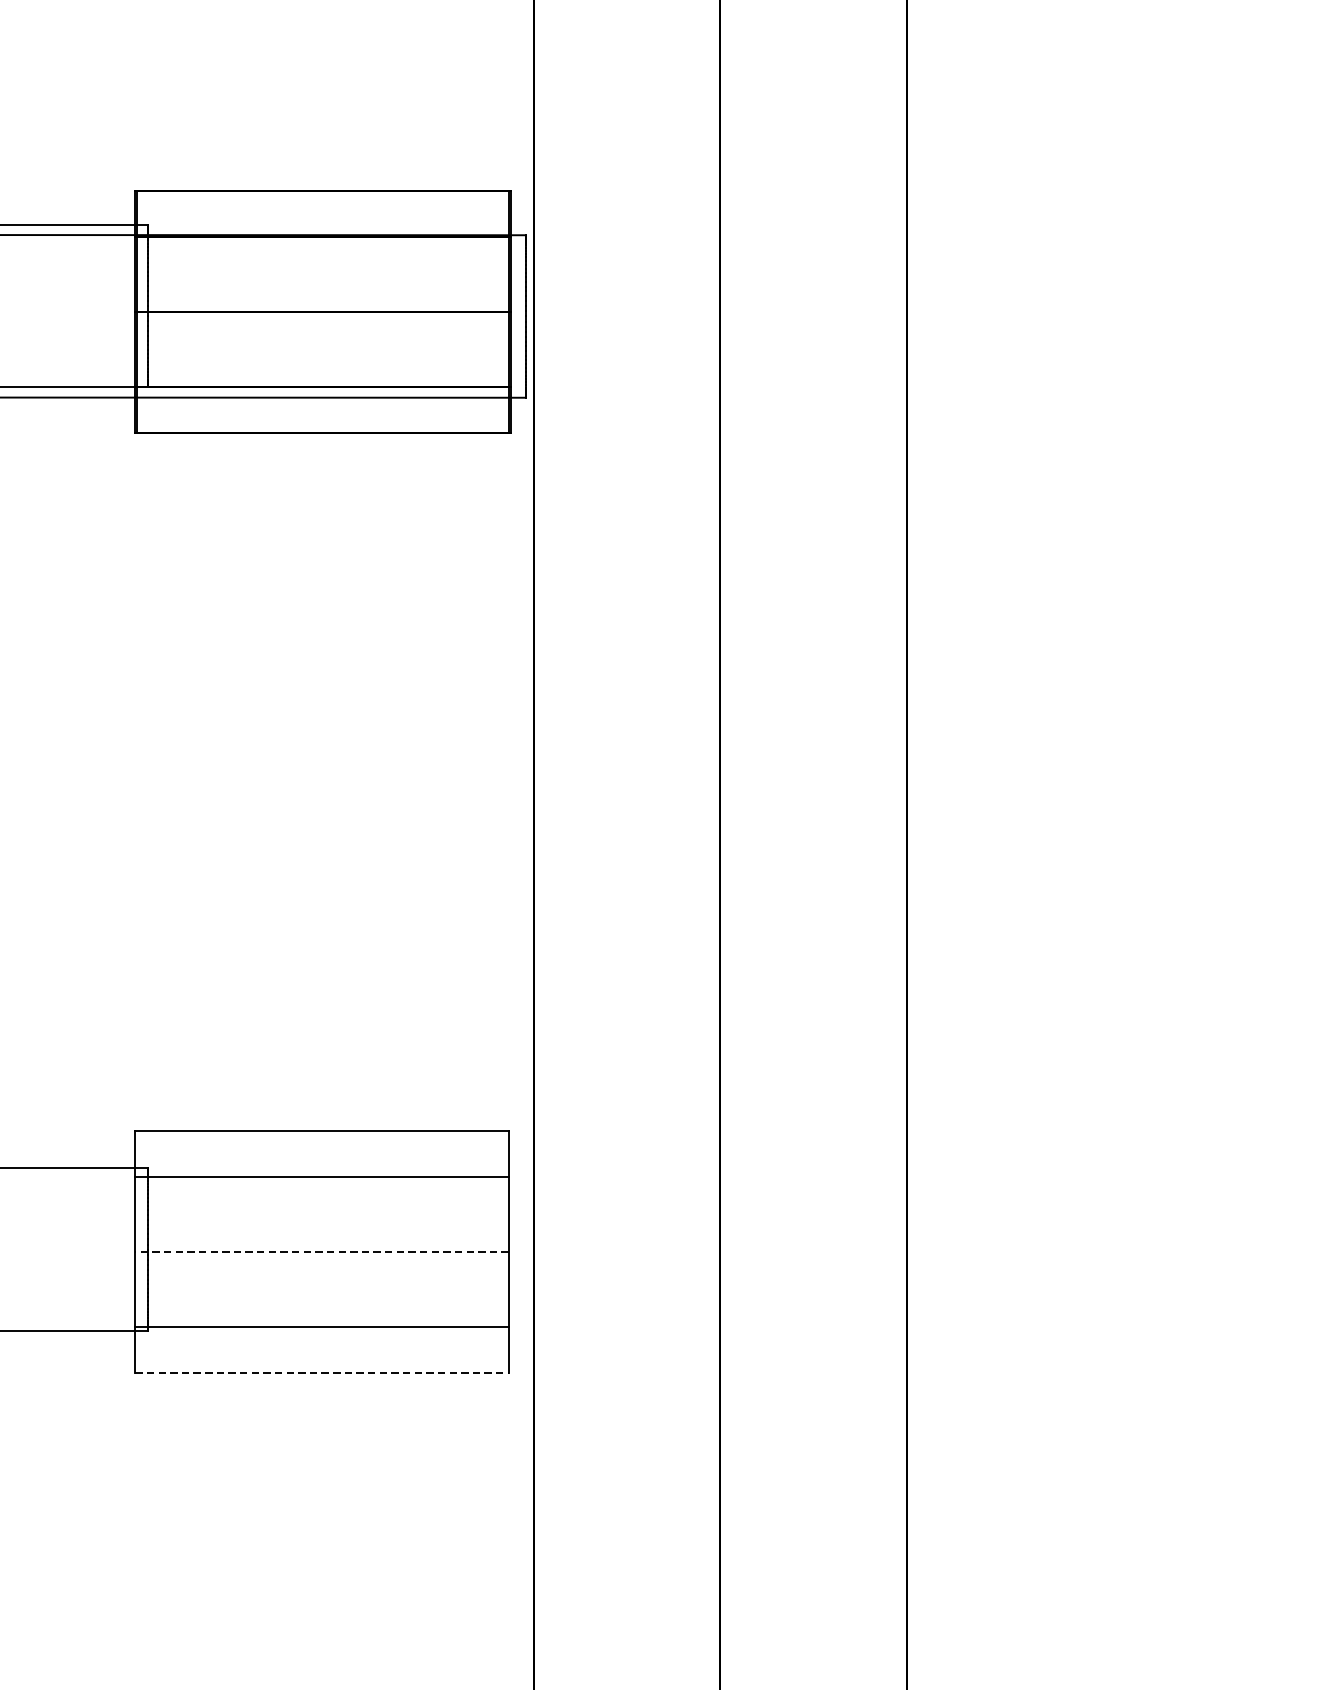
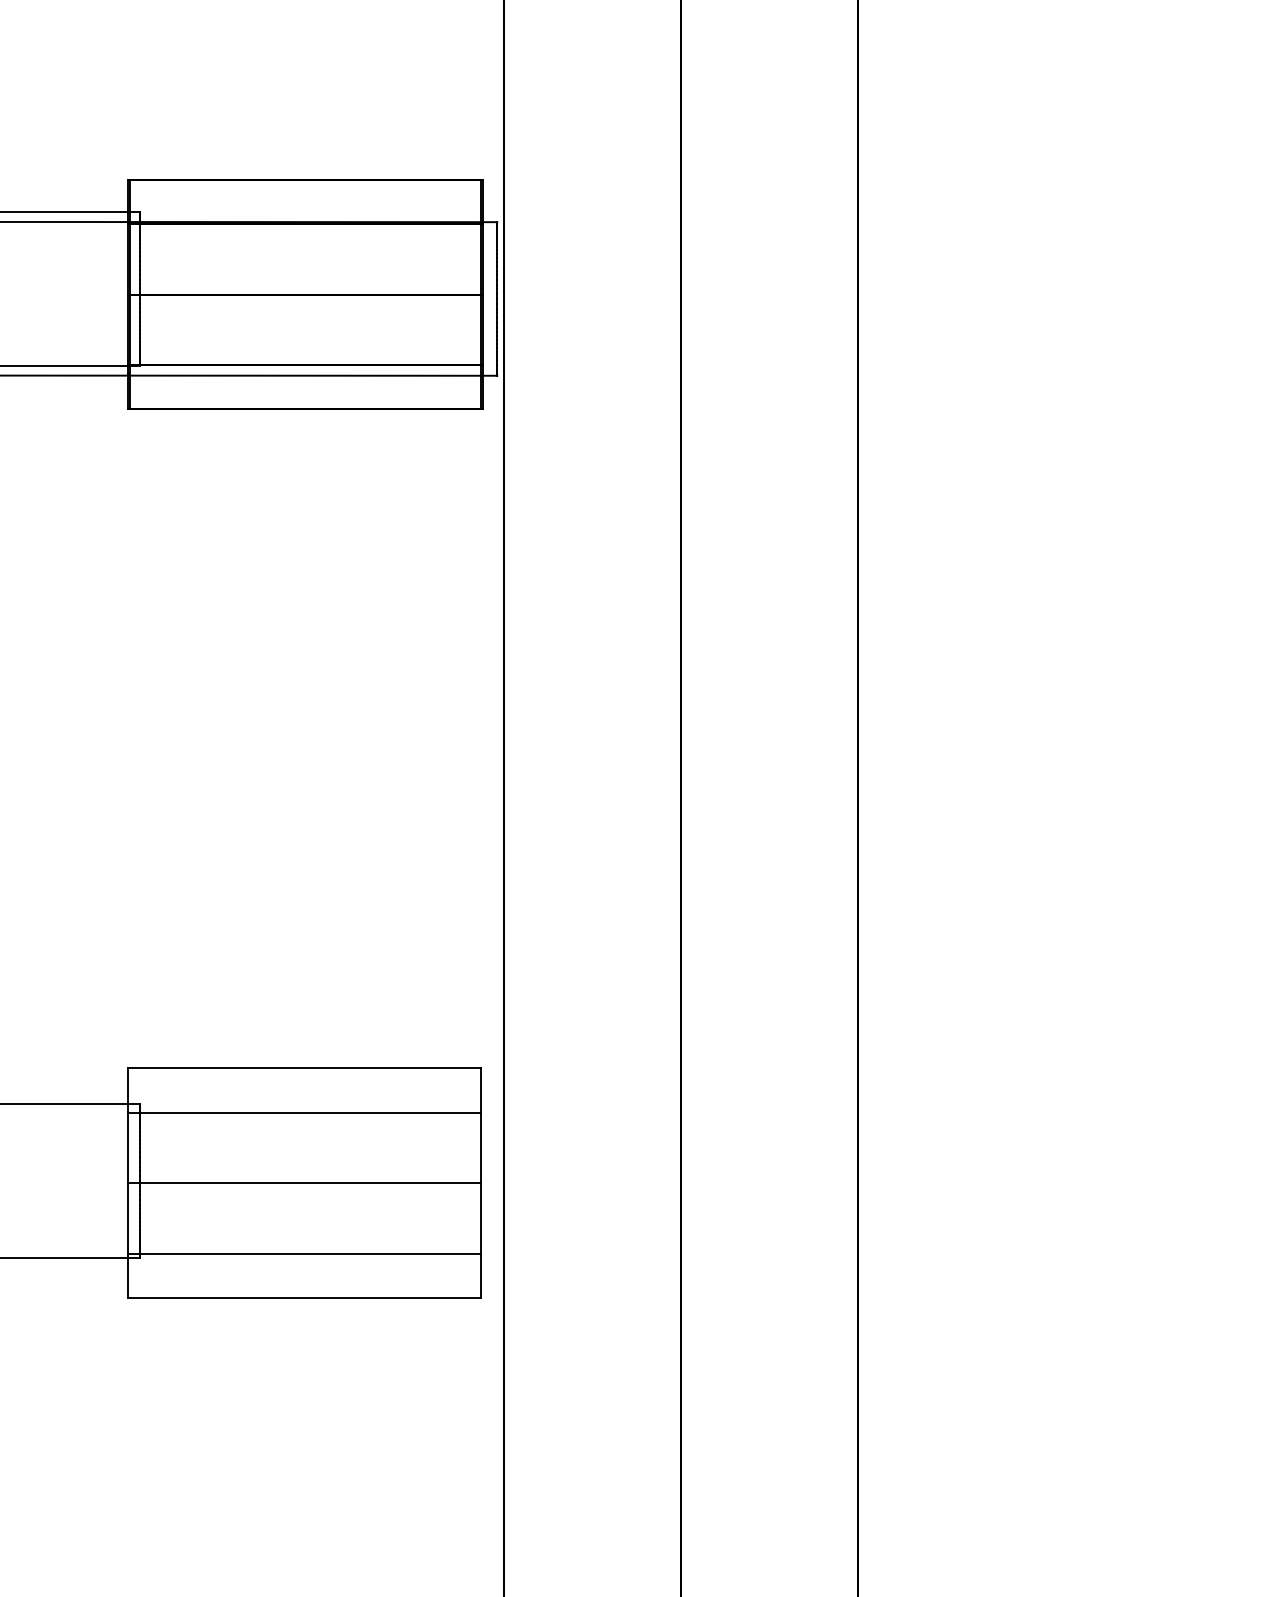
line: (321, 1252) -> (304, 1183), dashed -> solid
line: (321, 1372) -> (304, 1297), dashed -> solid

